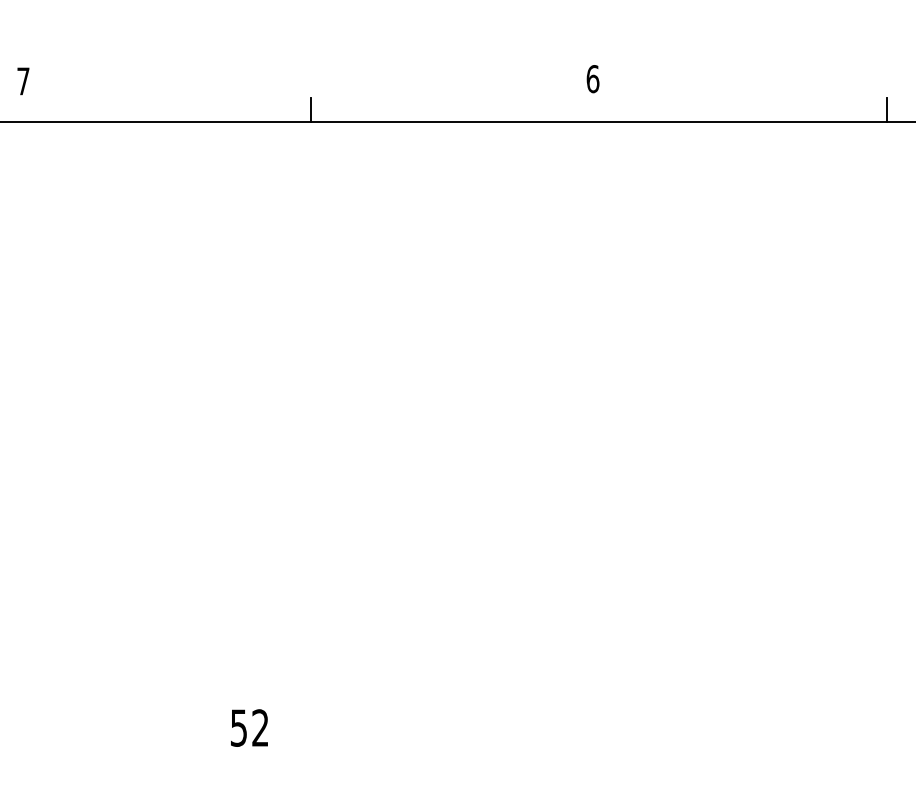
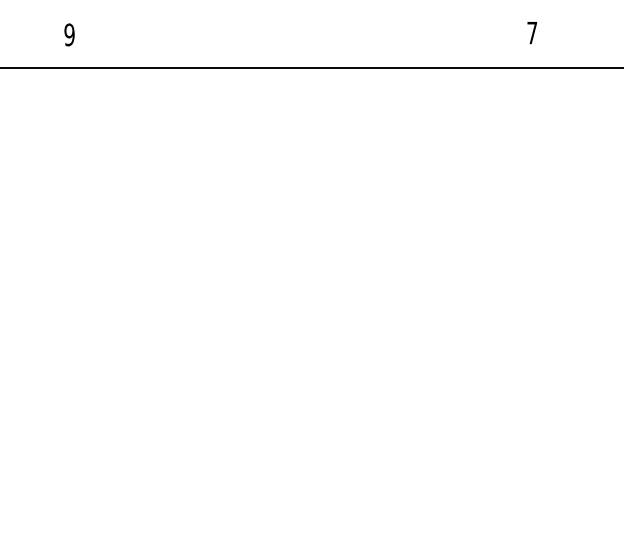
text: (592, 79) -> (531, 33), 6 -> 7
text: (23, 81) -> (69, 34), 7 -> 9
line: (311, 109) -> (303, 57), removed

